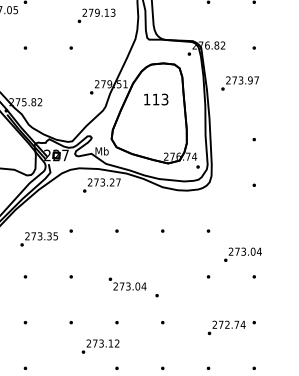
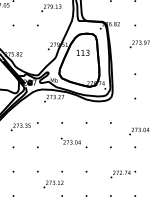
text: (239, 83) -> (139, 44), moved
text: (243, 254) -> (139, 131), moved
text: (132, 286) -> (73, 142), moved

